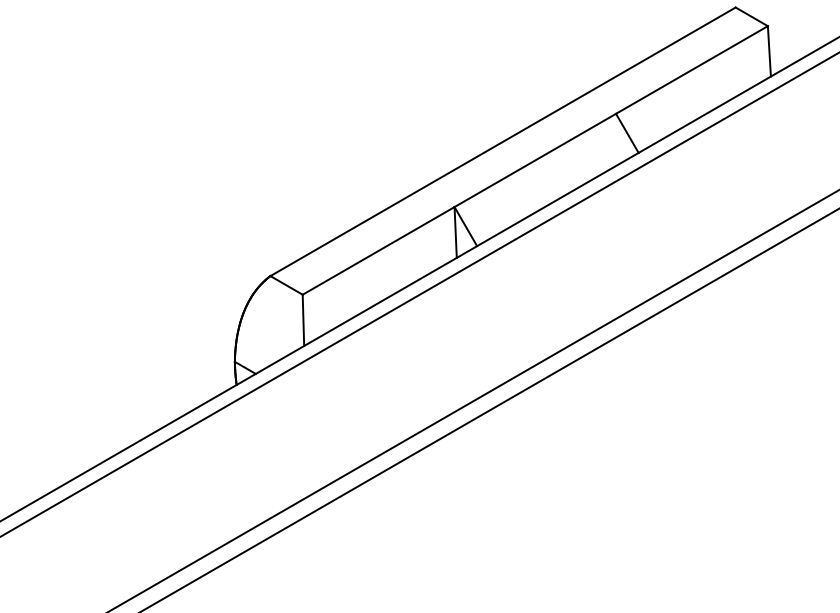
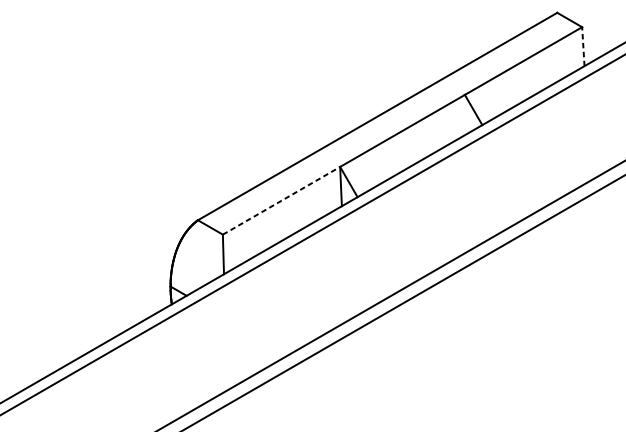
line: (769, 50) -> (583, 46), solid -> dashed
line: (378, 250) -> (281, 200), solid -> dashed

